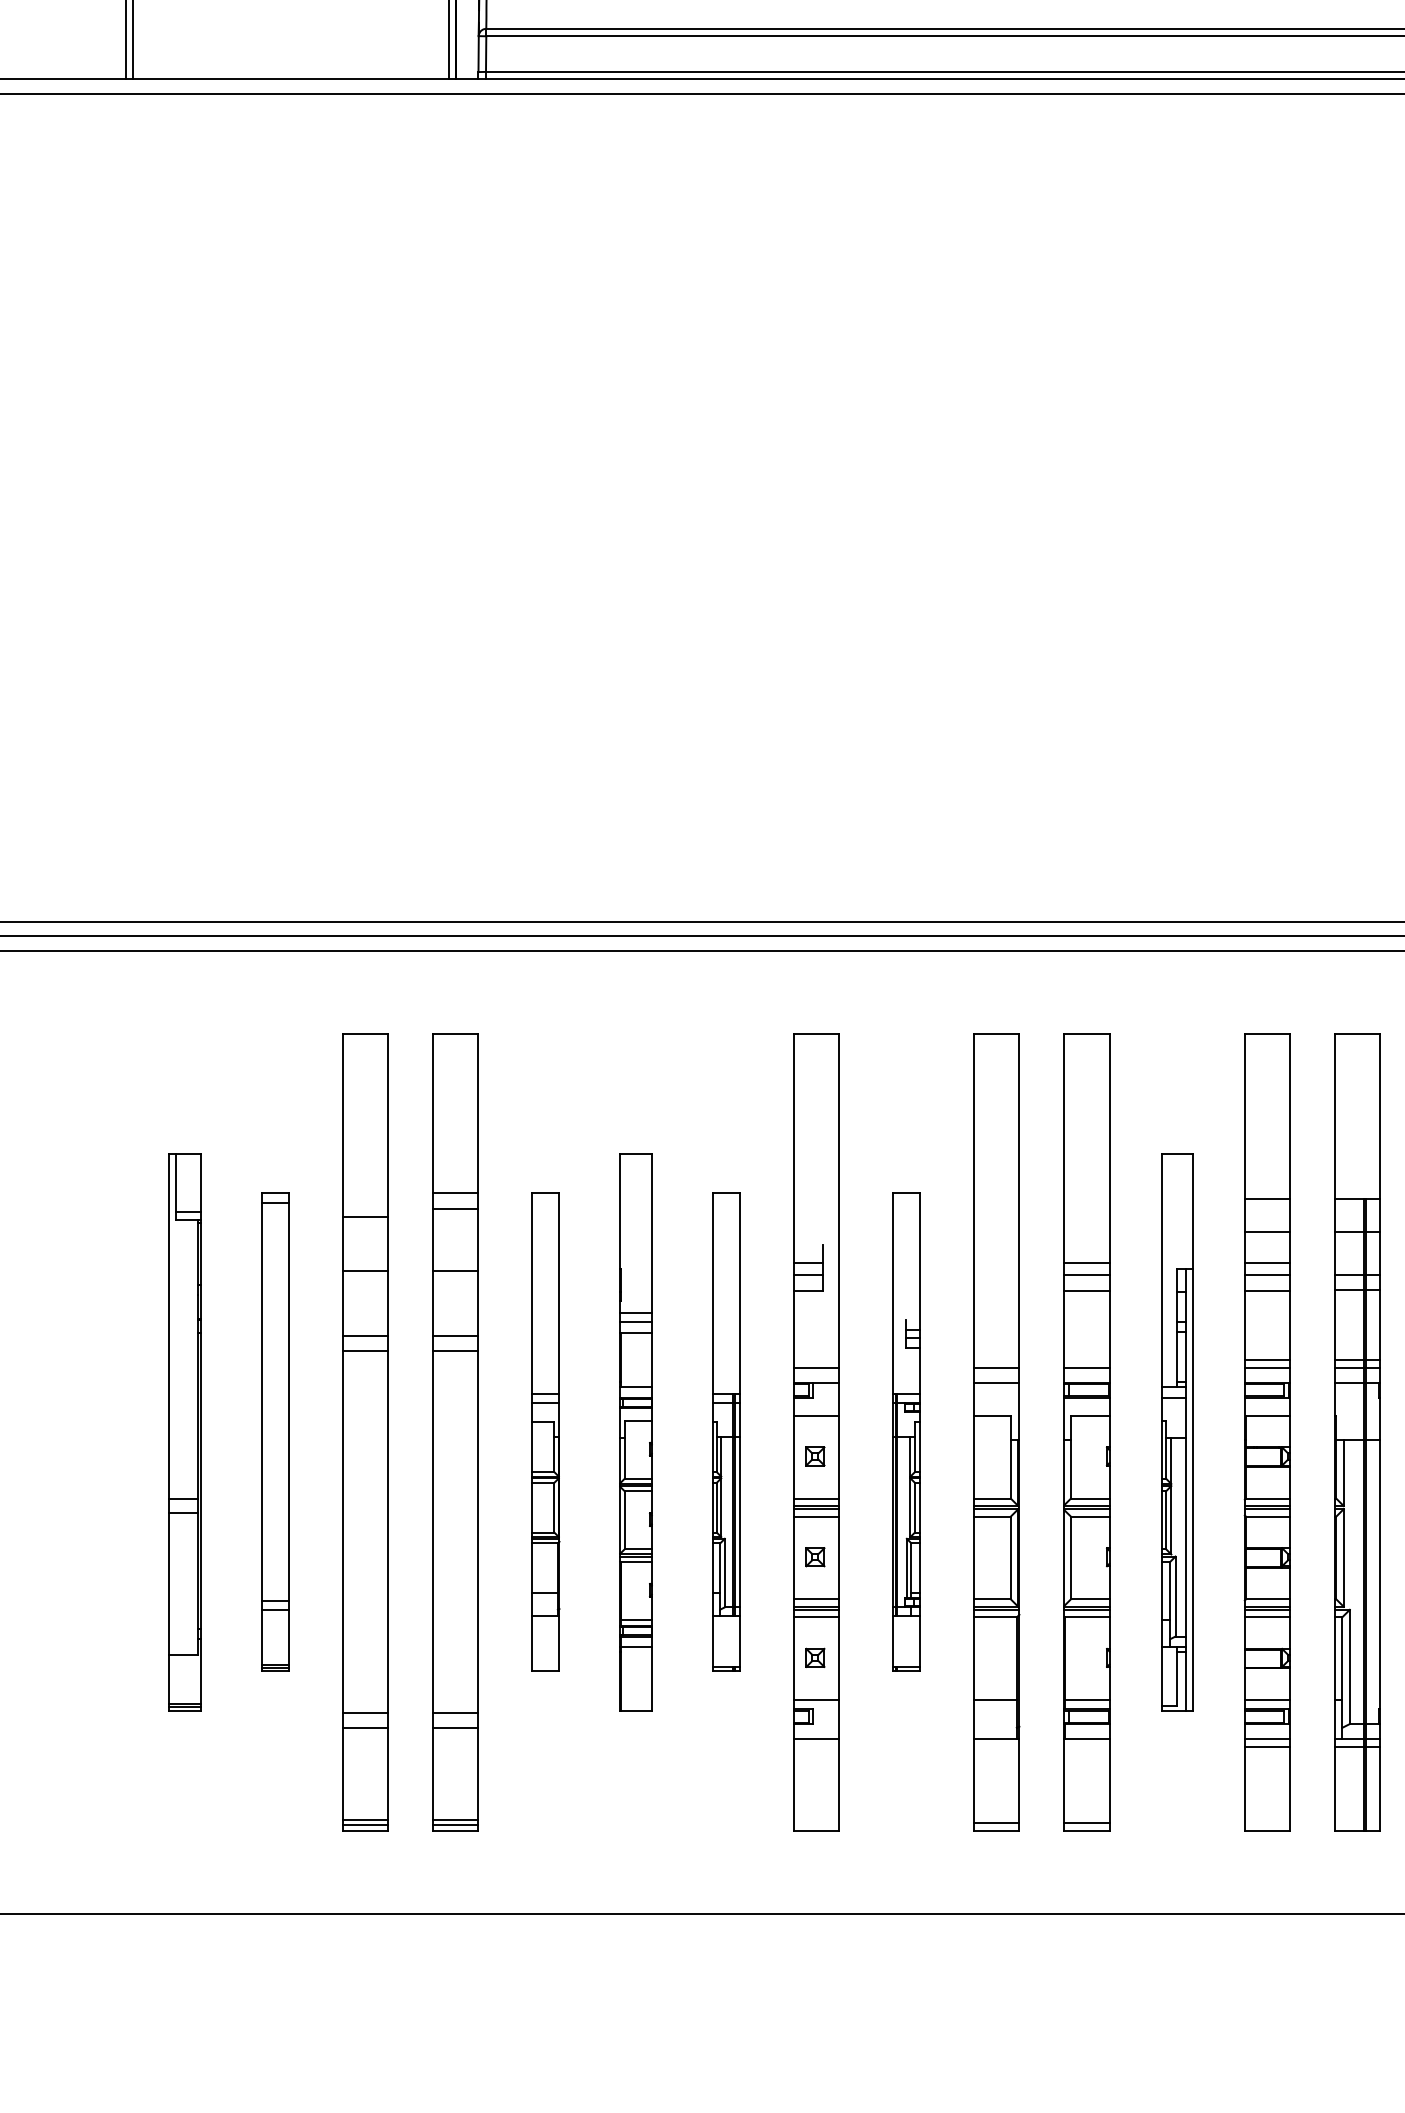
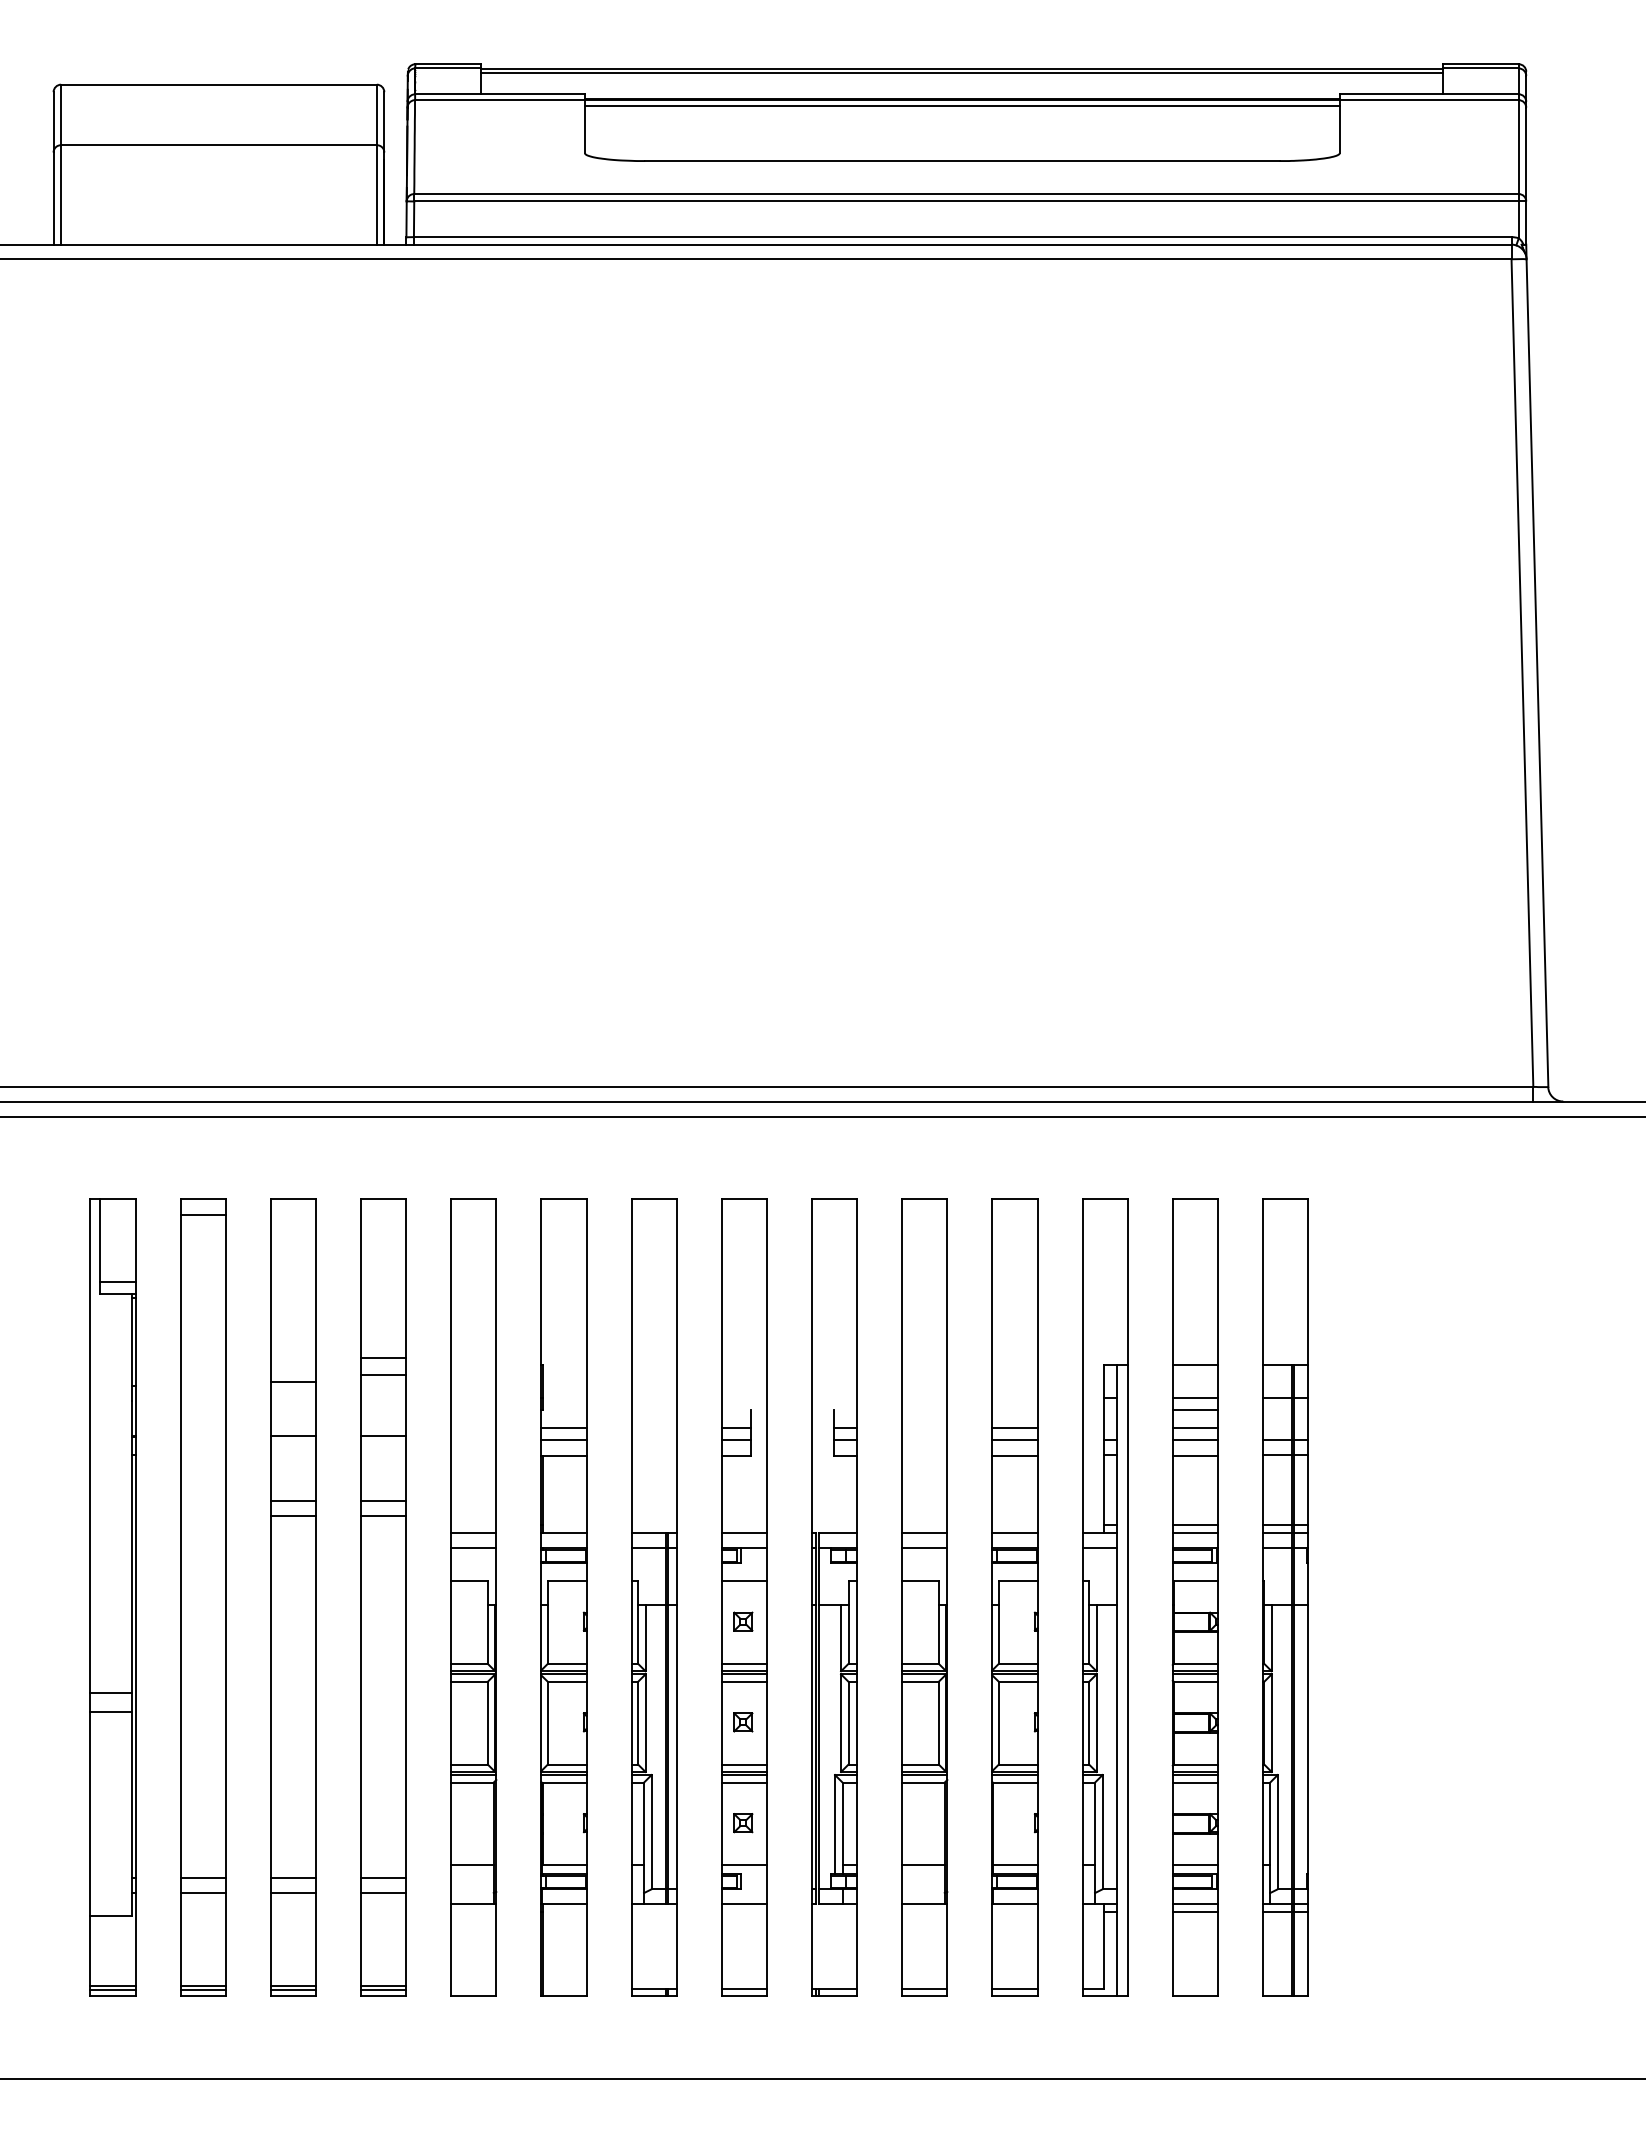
line: (1266, 1244) -> (1194, 1409), added
part: (184, 1432) -> (112, 1597), size x1.43
part: (275, 1432) -> (203, 1597), size x1.67
part: (545, 1432) -> (473, 1597), size x1.67
part: (635, 1432) -> (563, 1597), size x1.43
part: (726, 1432) -> (654, 1597), size x1.67
part: (906, 1432) -> (834, 1597), size x1.67
part: (1177, 1432) -> (1105, 1597), size x1.43
line: (815, 1823) -> (743, 1988), added

